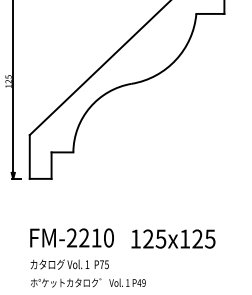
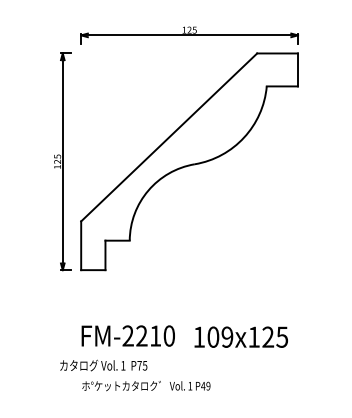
text: (154, 238) -> (220, 336), 125x125 -> 109x125
text: (69, 264) -> (103, 365), moved

